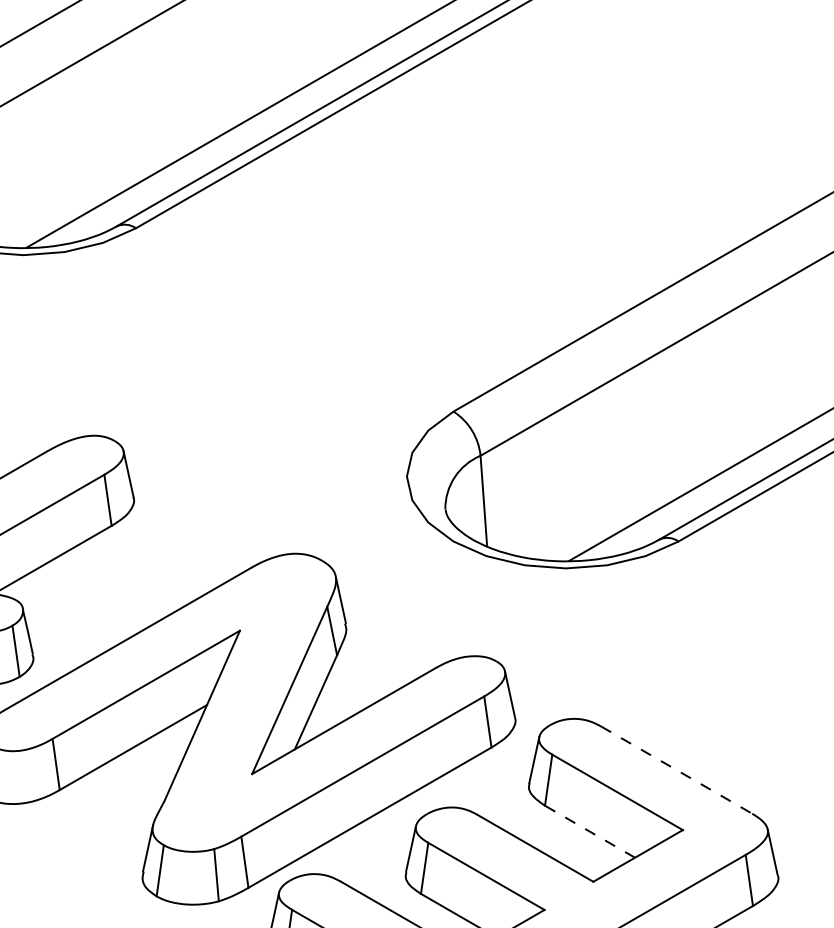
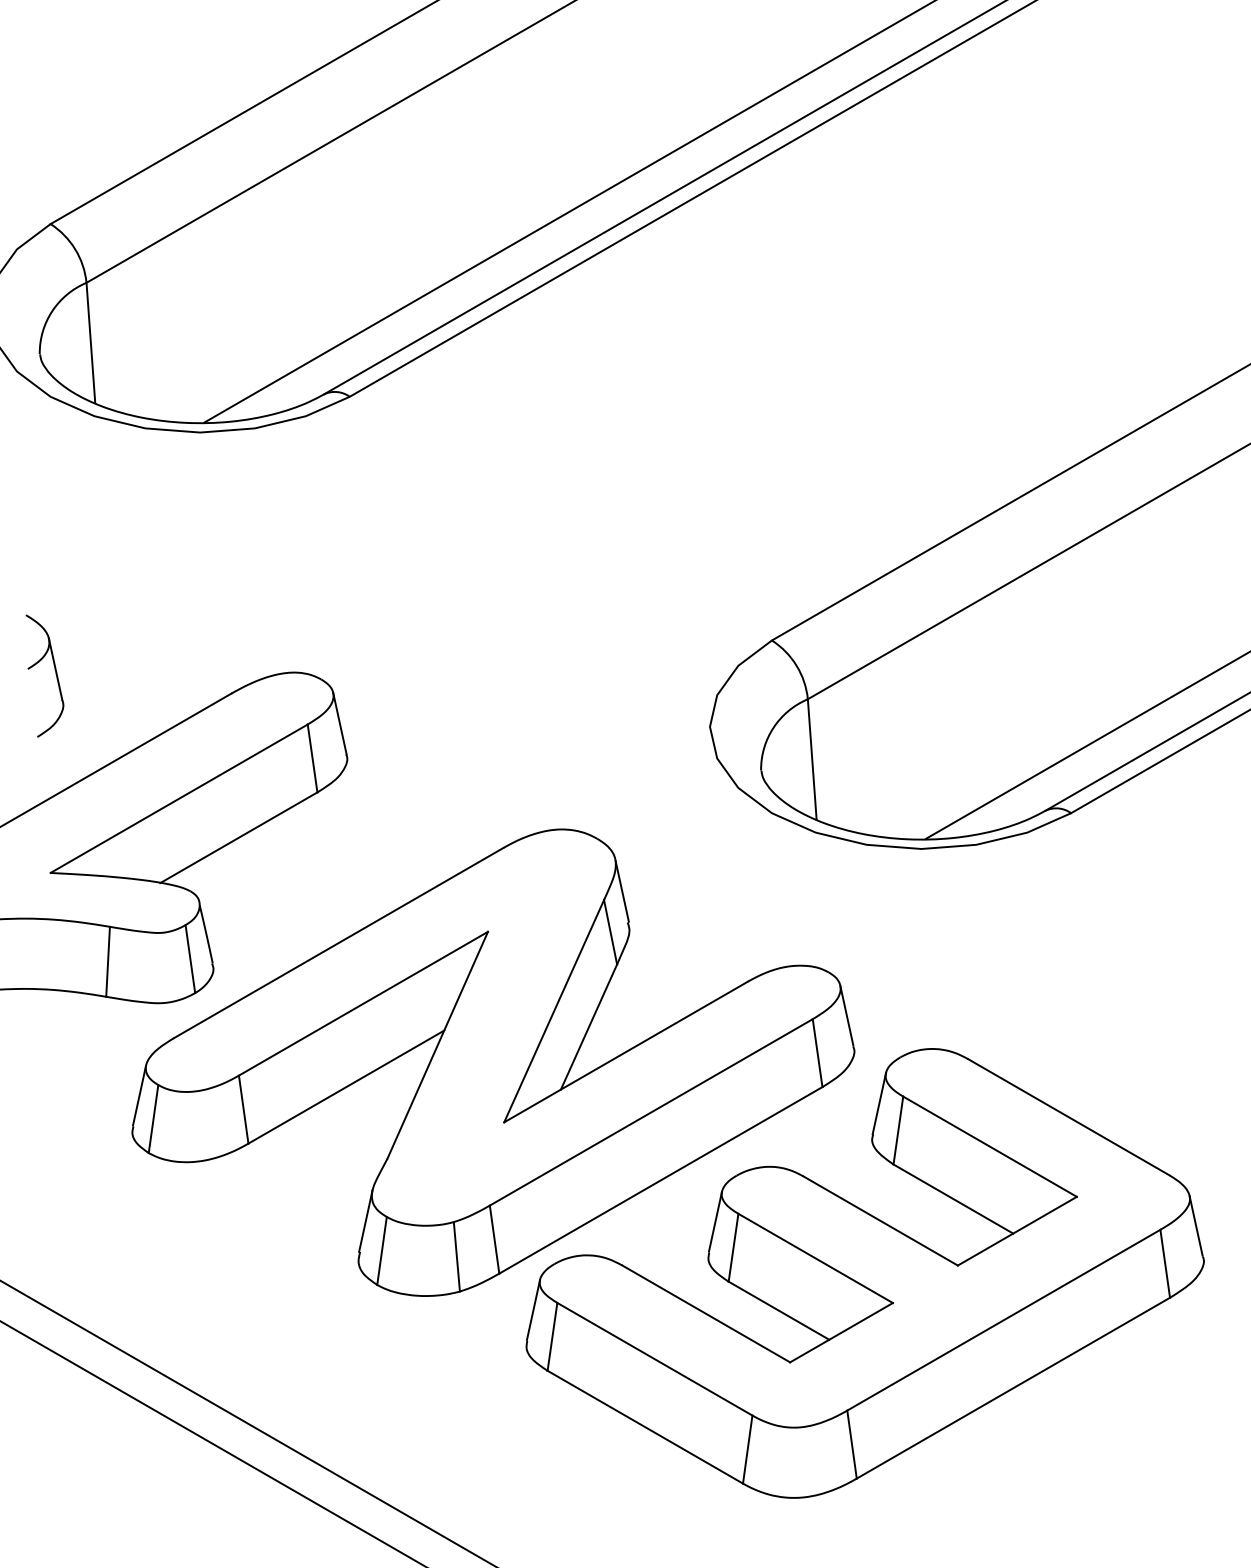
line: (676, 770) -> (1068, 1117), dashed -> solid
line: (589, 831) -> (952, 1198), dashed -> solid

